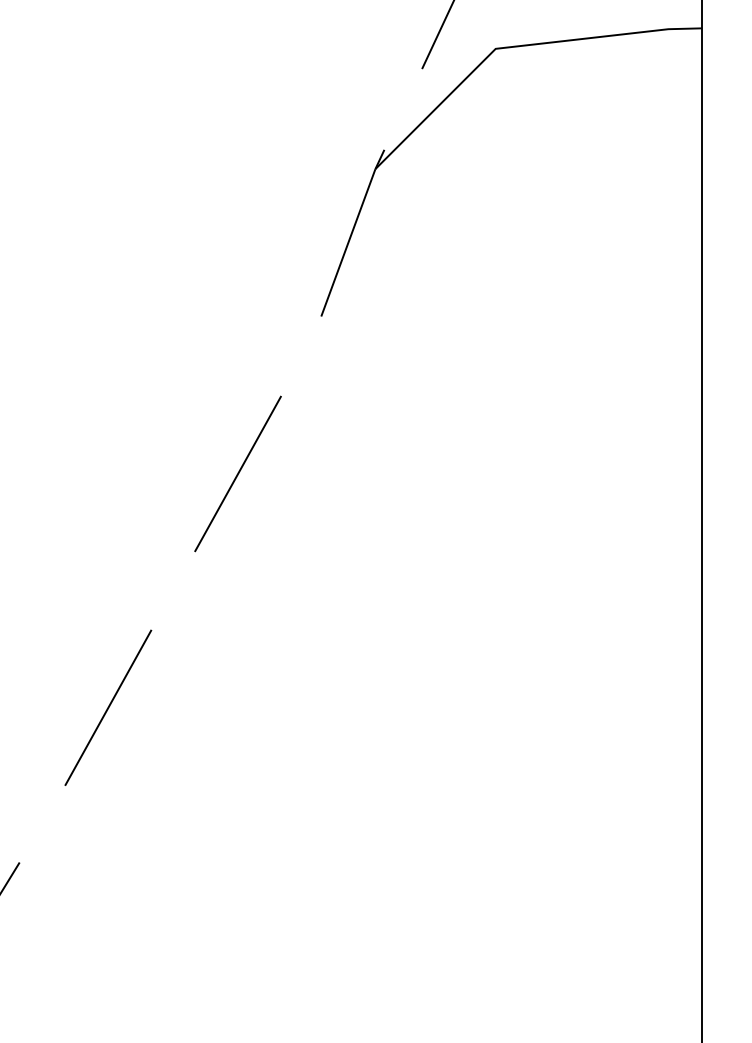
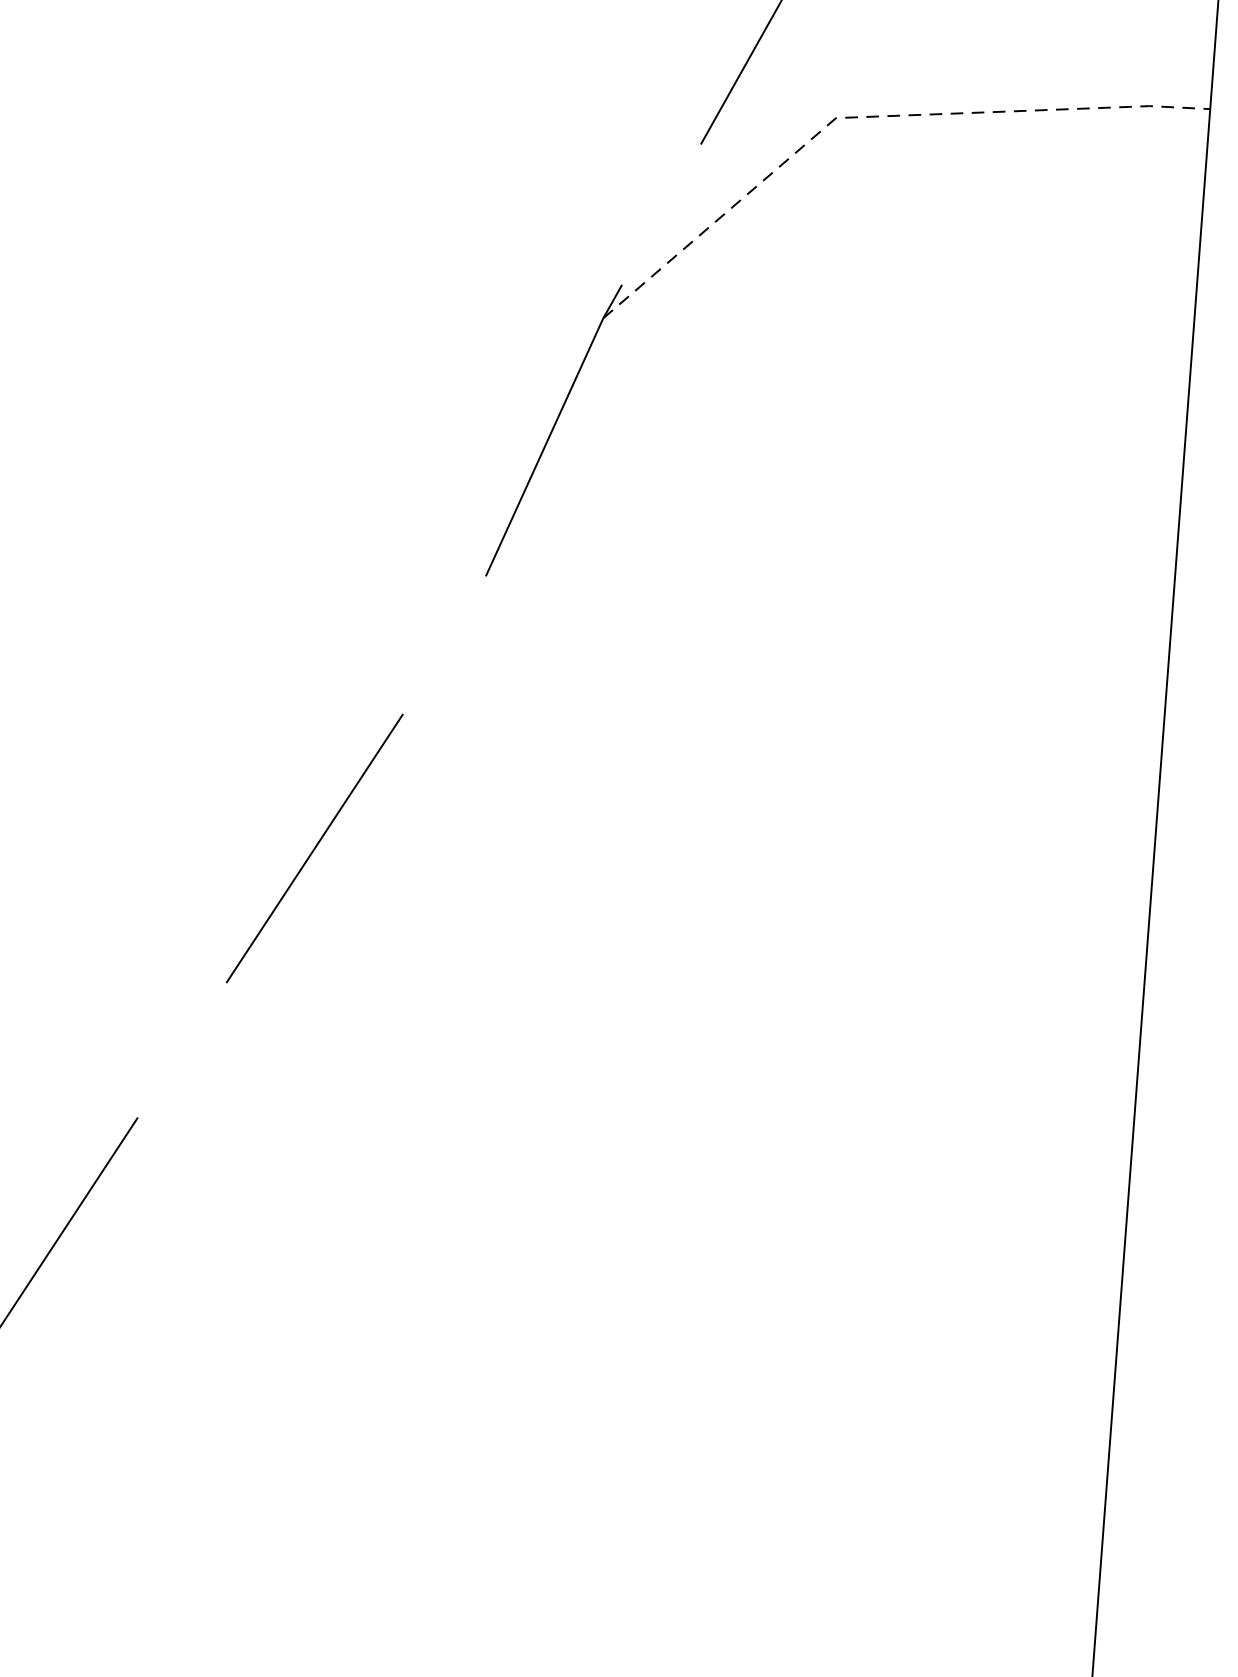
line: (514, 46) -> (870, 116), solid -> dashed

